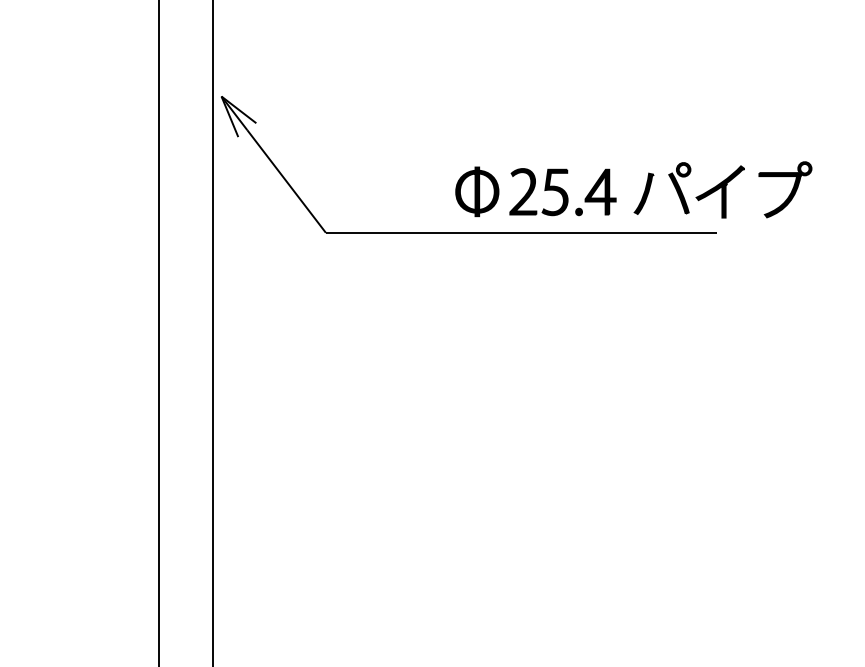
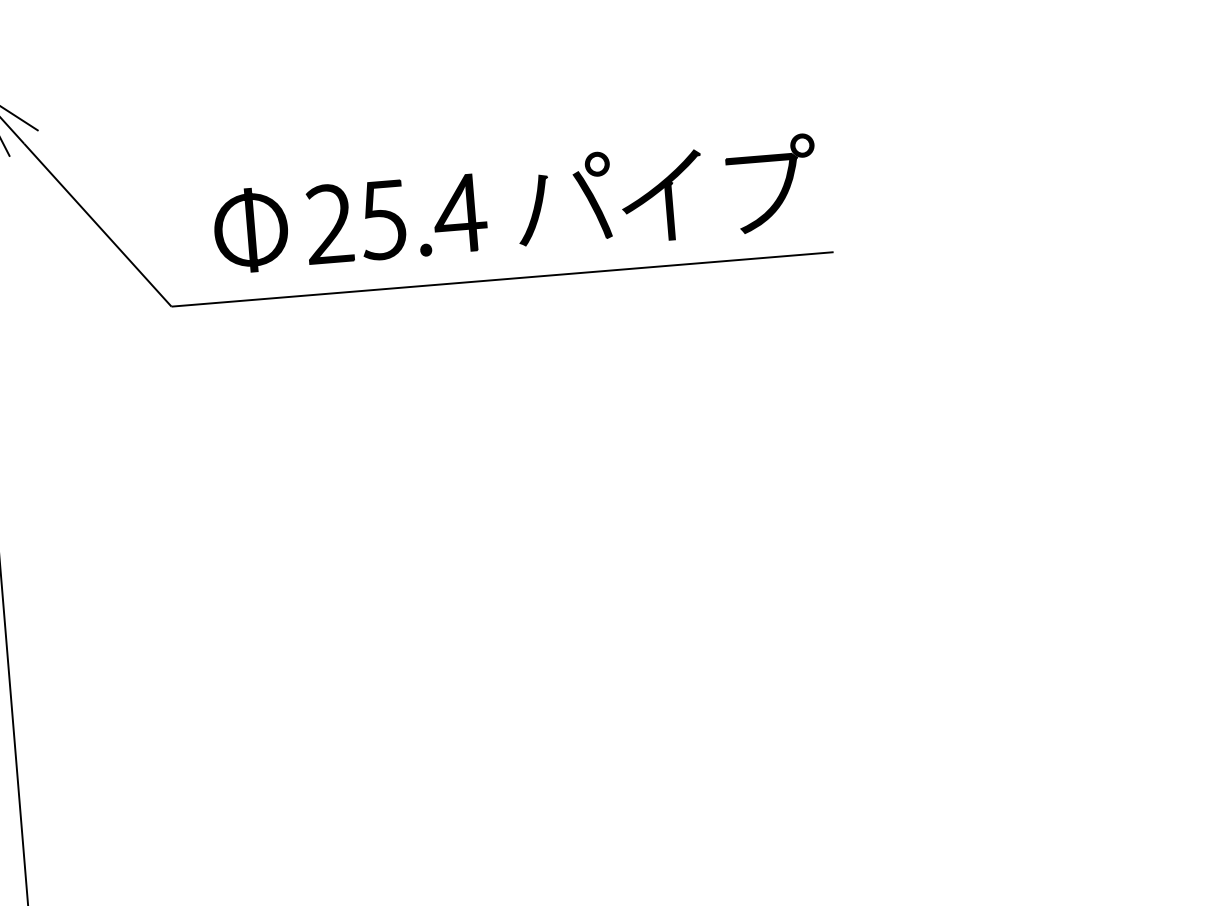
part: (643, 192) -> (532, 208), moved

